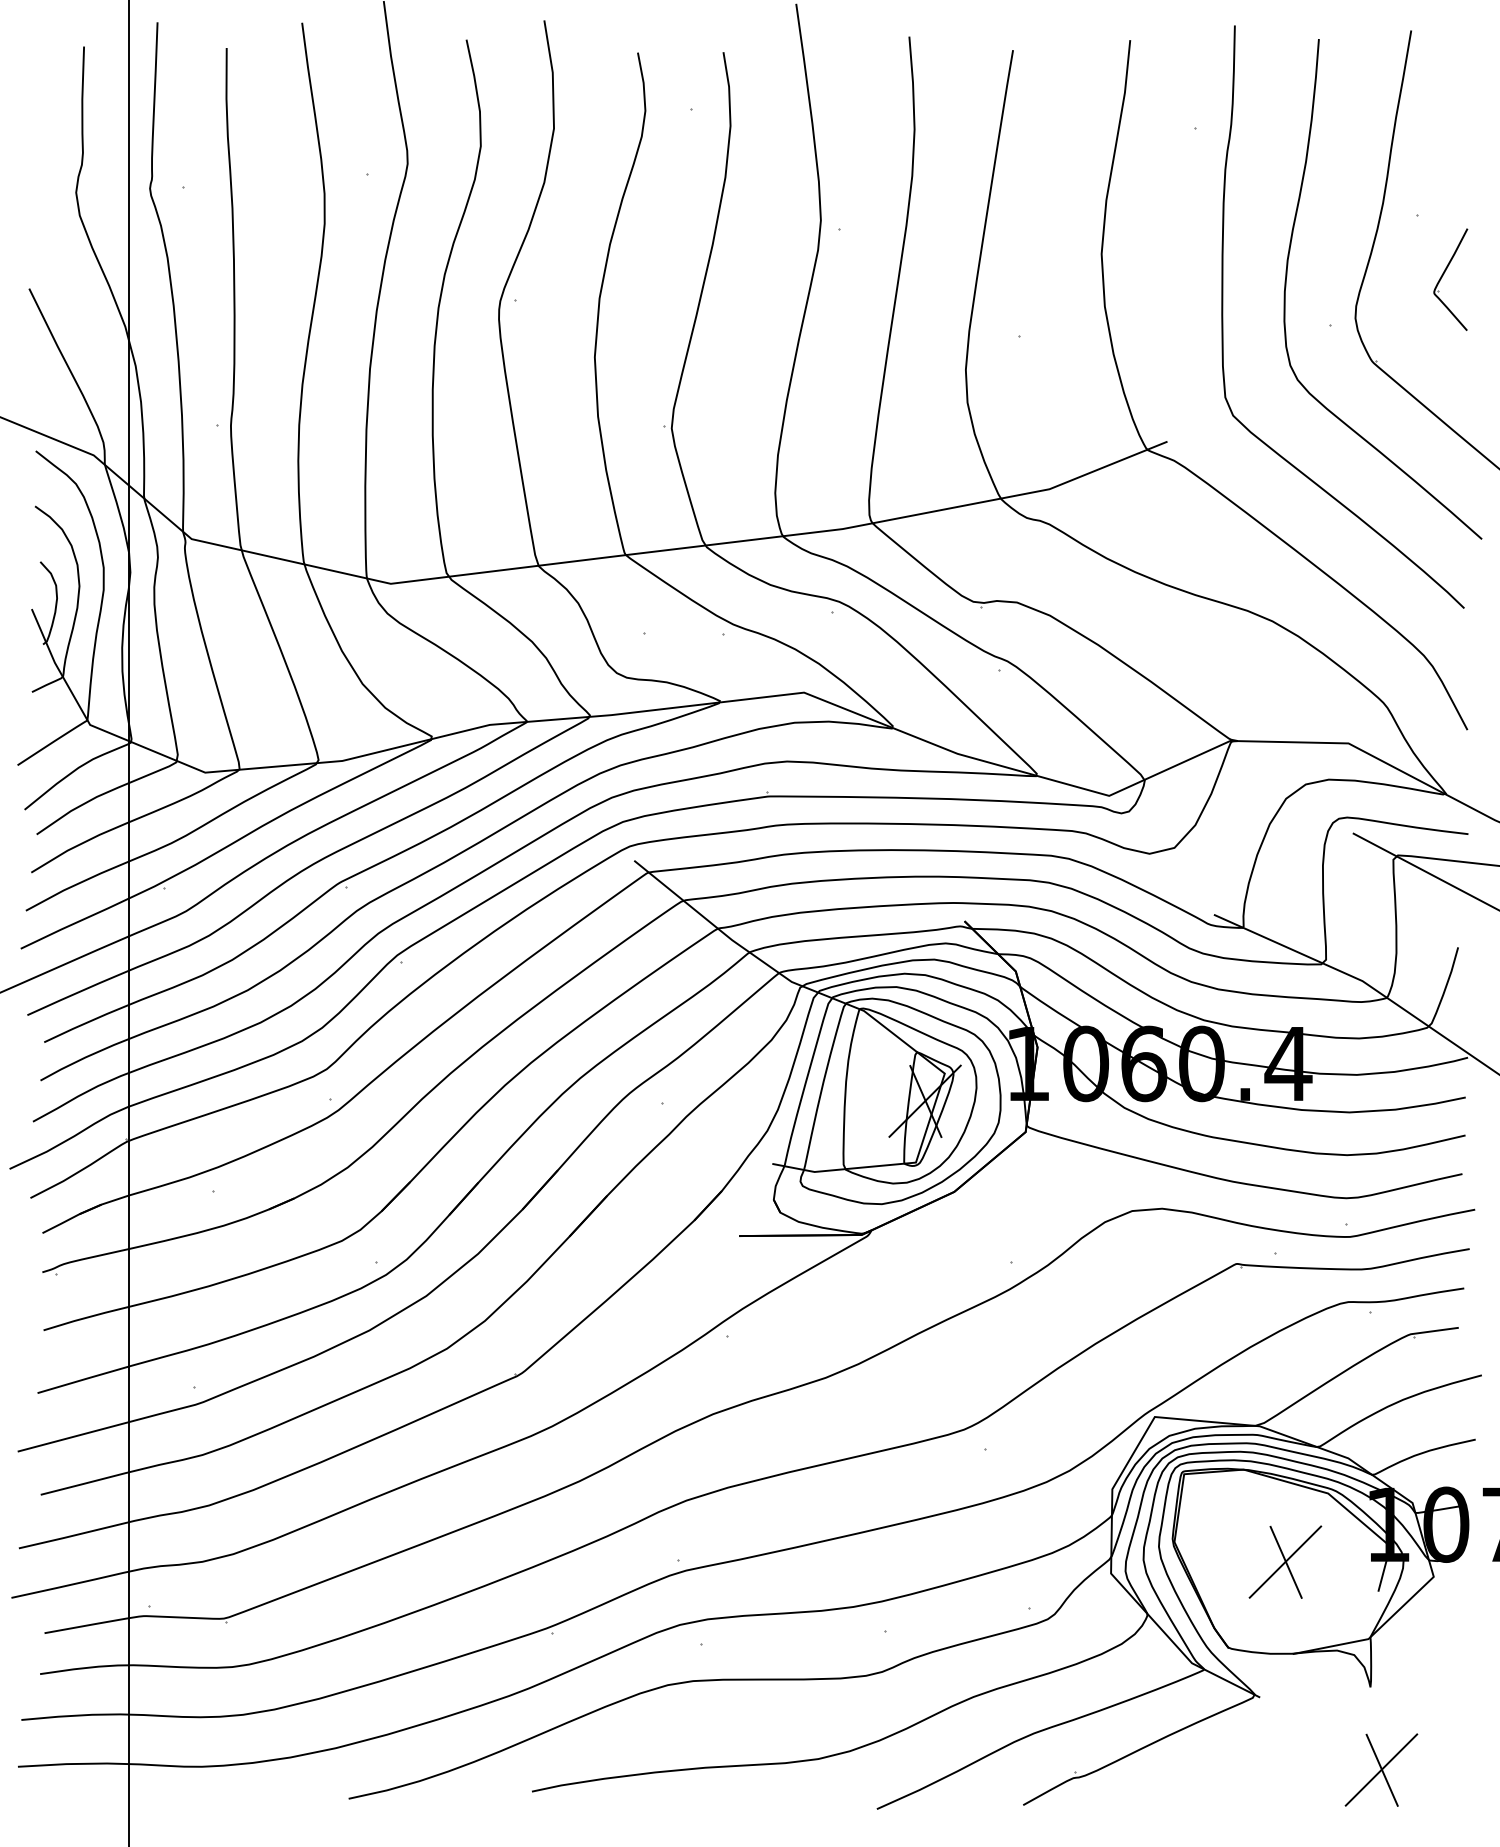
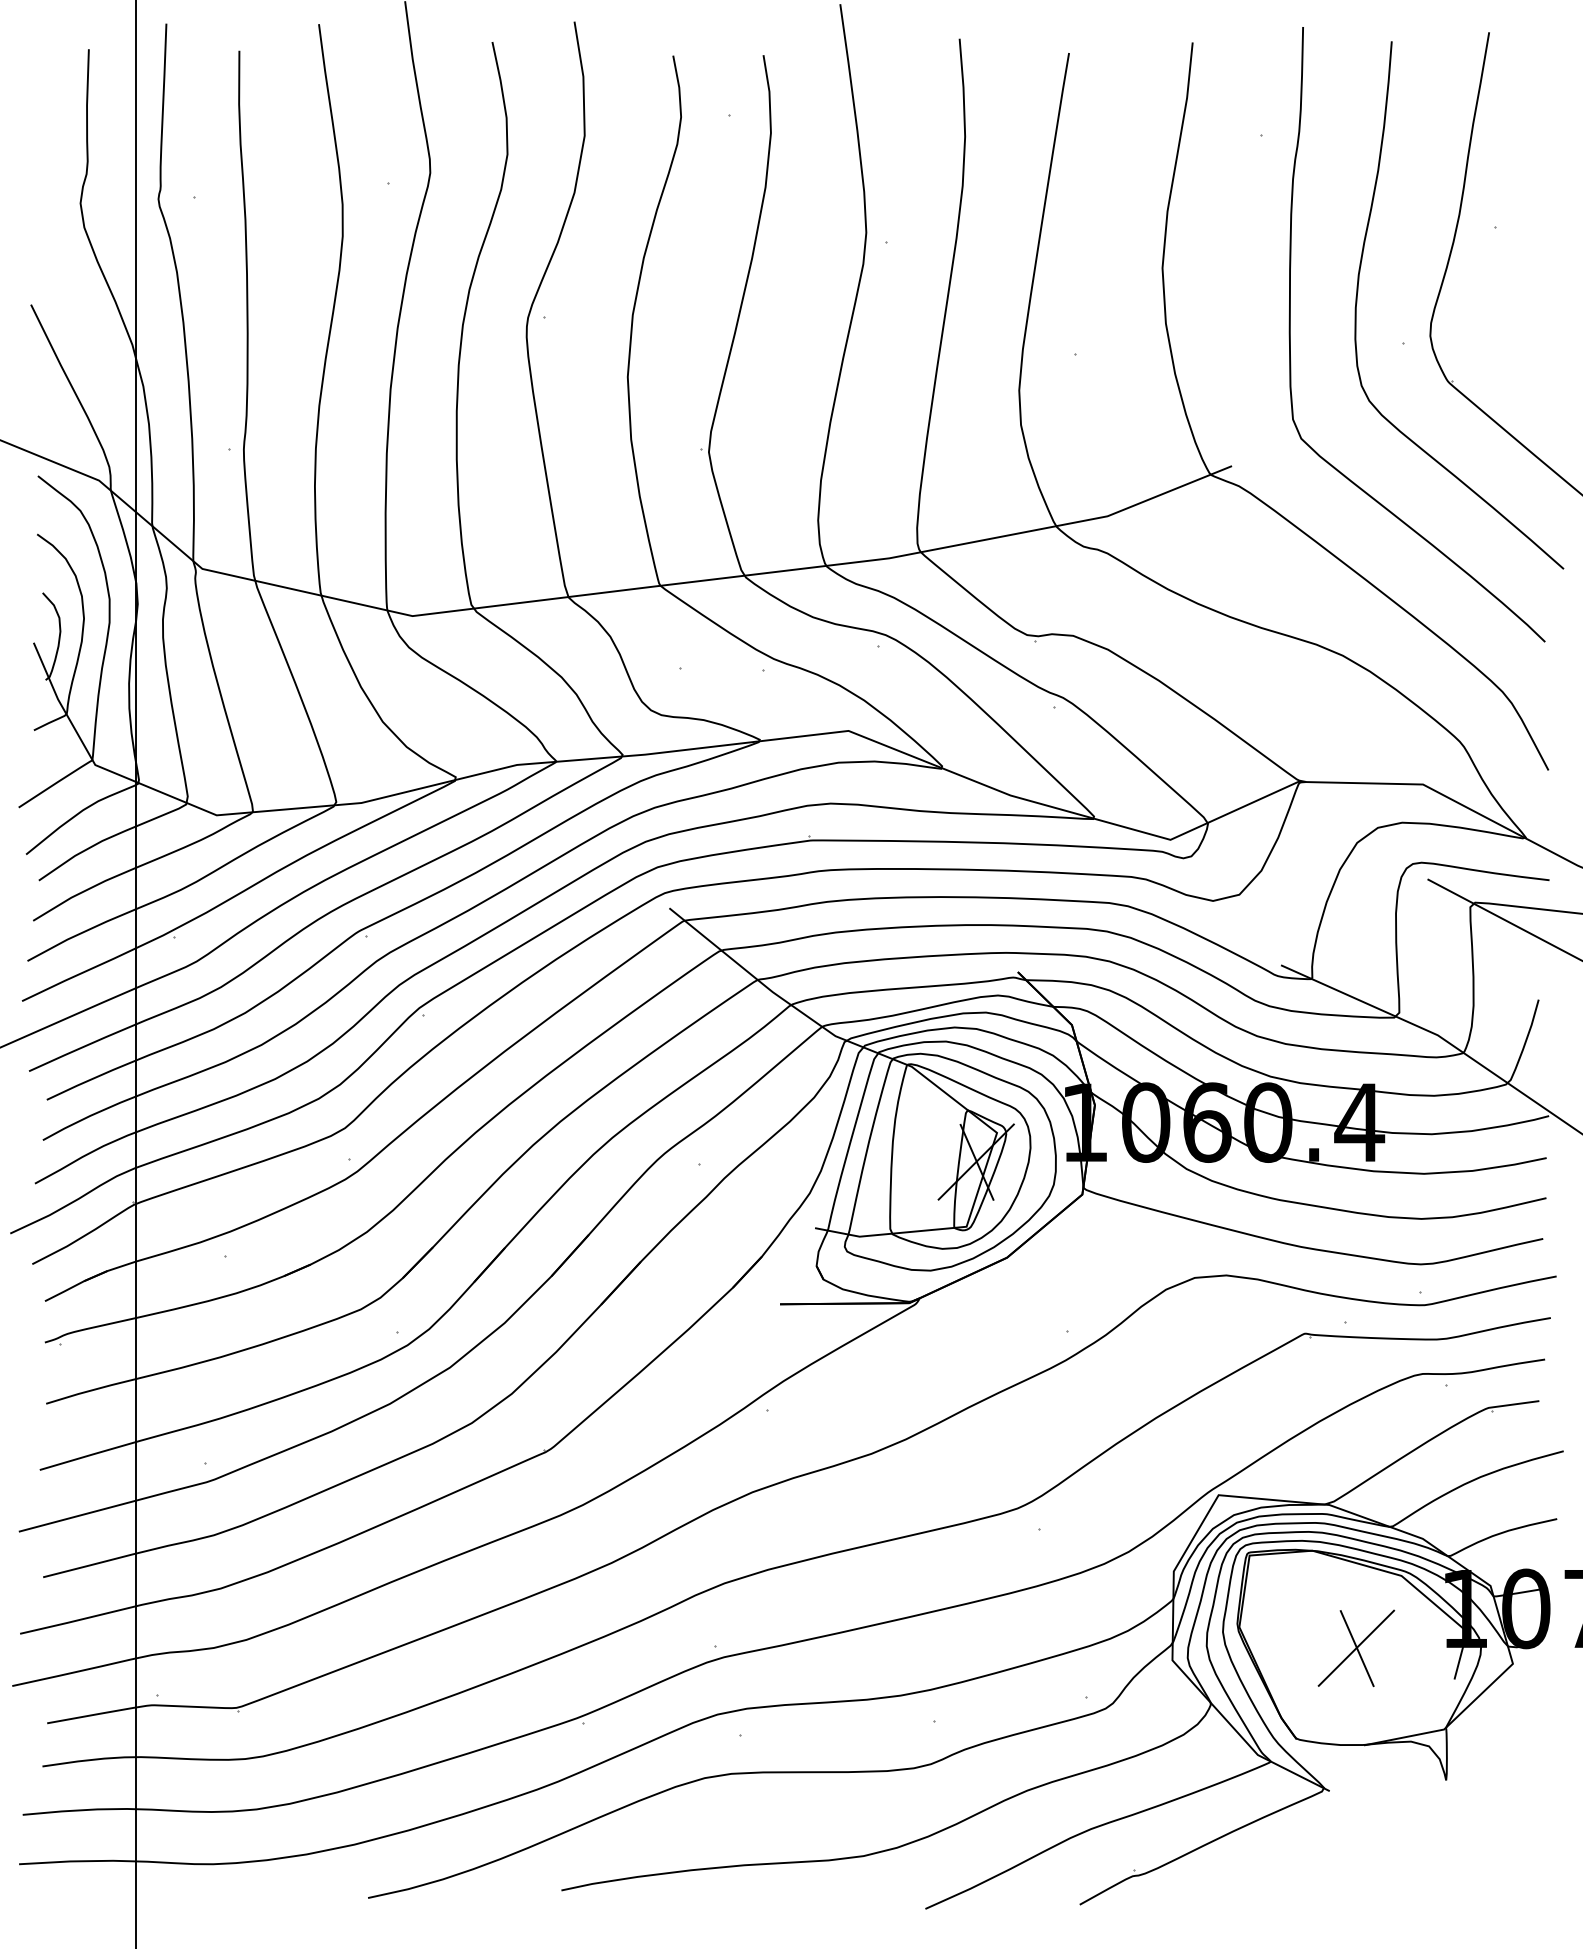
part: (1444, 274) -> (1524, 289), removed
part: (1381, 1769) -> (1457, 1867), removed

